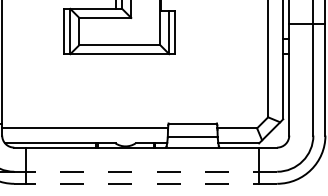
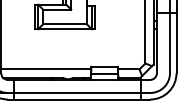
line: (144, 170) -> (78, 92), dashed -> solid
line: (144, 183) -> (78, 99), dashed -> solid

